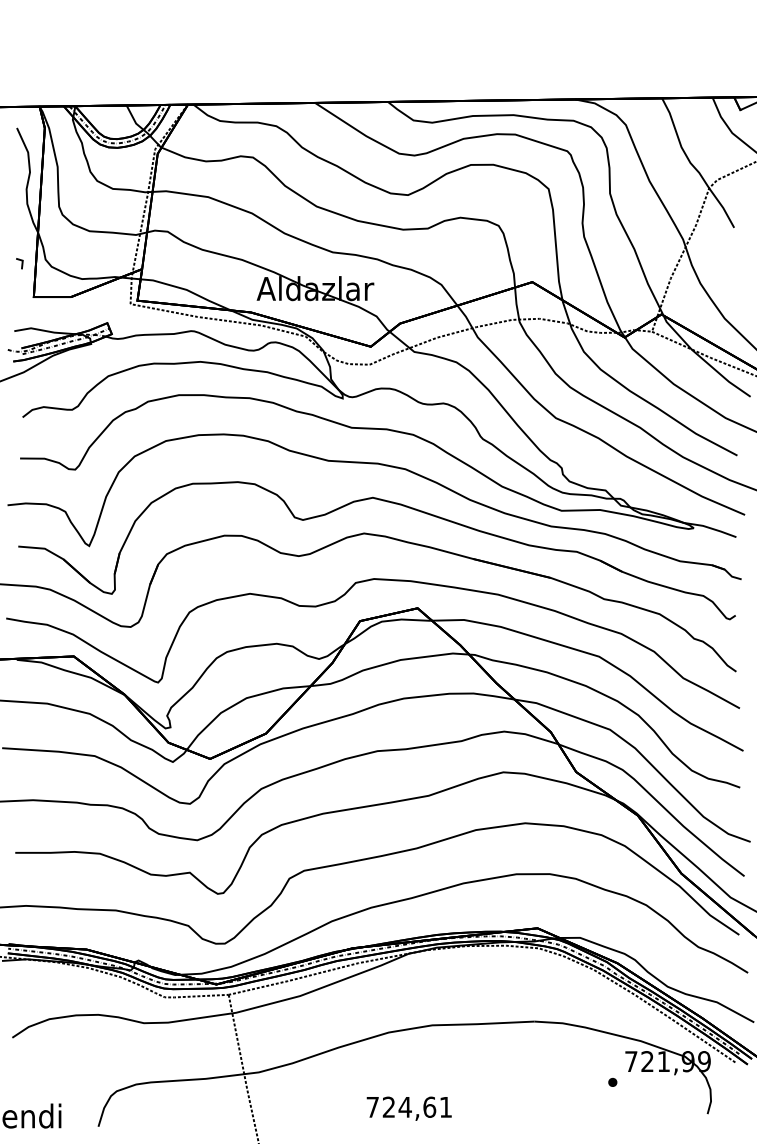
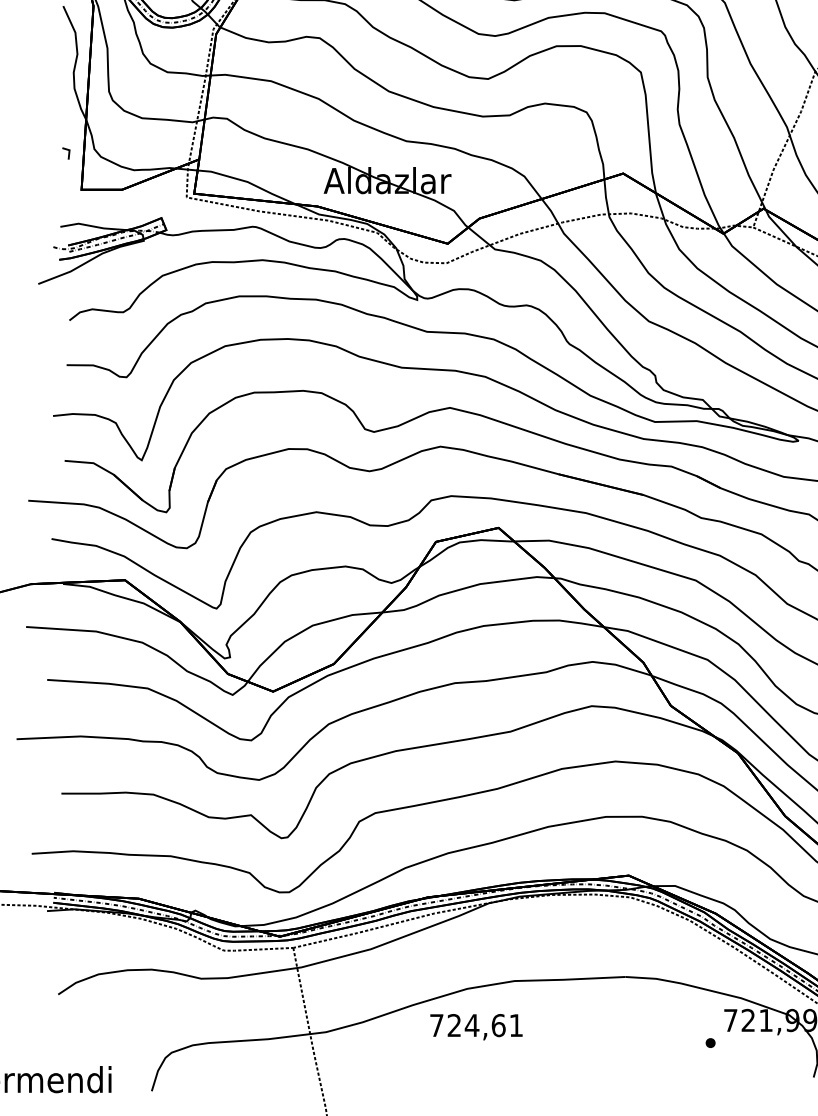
text: (408, 1108) -> (475, 1026), moved

